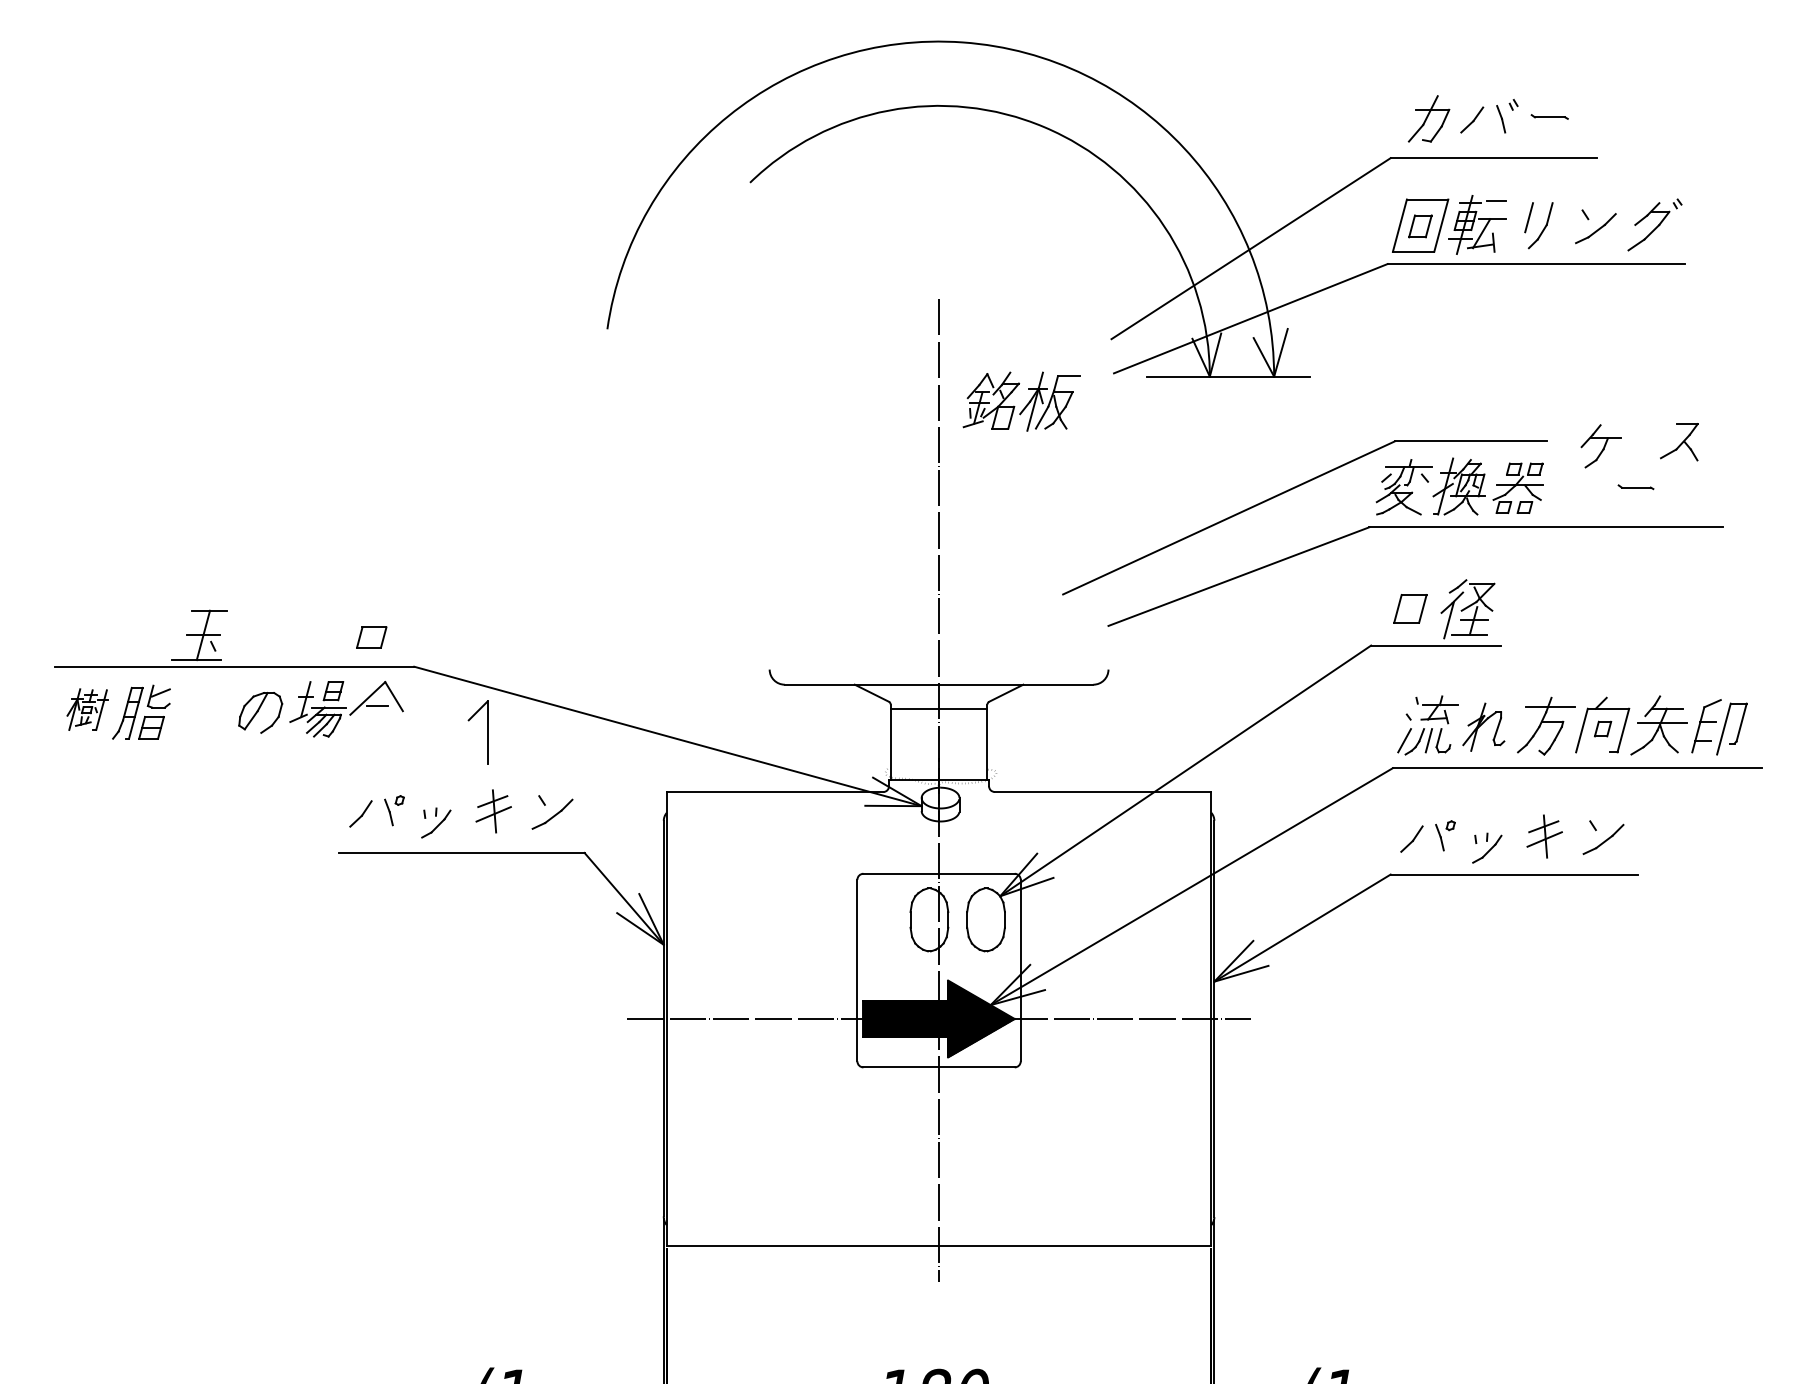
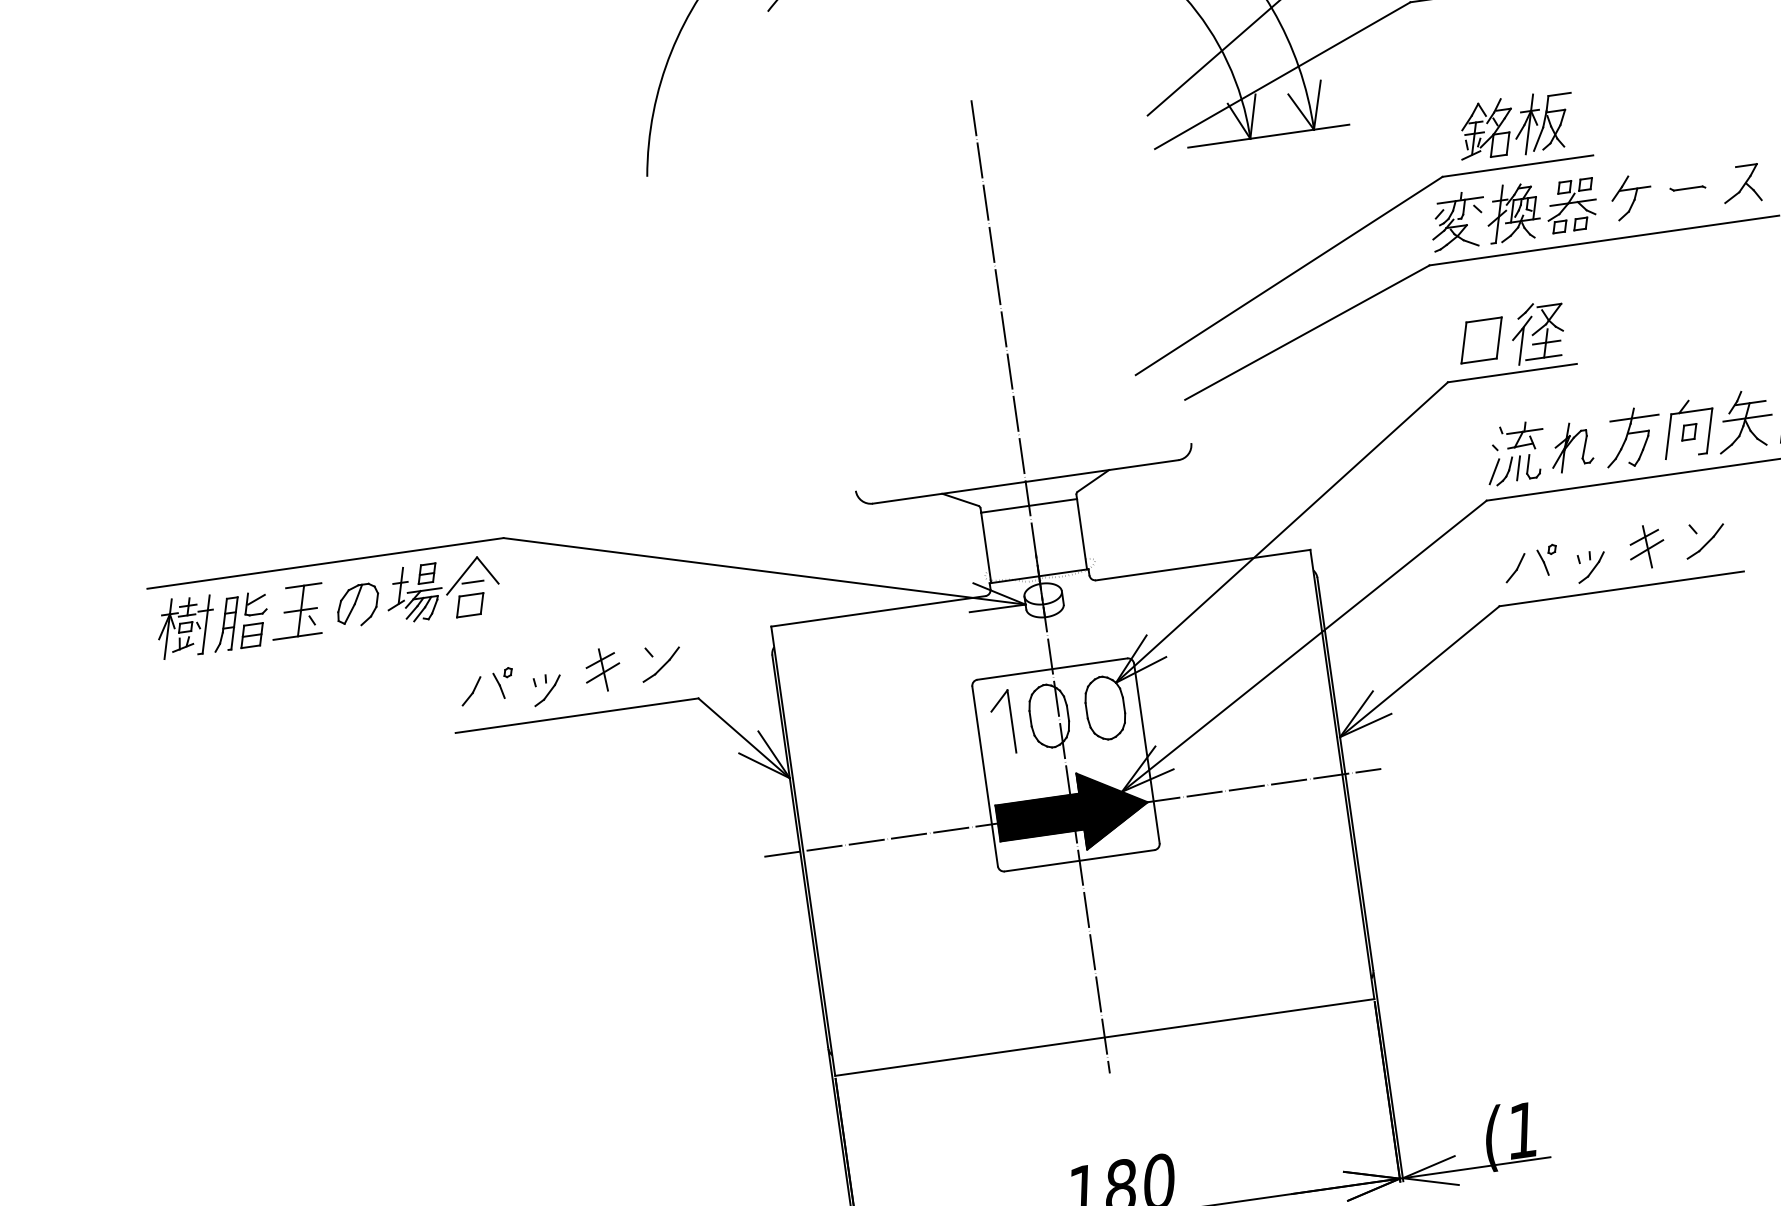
part: (1021, 401) -> (1515, 126), moved
part: (1679, 442) -> (1741, 184), moved
part: (1600, 446) -> (1631, 197), moved
part: (1410, 608) -> (1481, 340), size x1.43
part: (199, 634) -> (296, 610), moved
part: (371, 637) -> (469, 605), moved
part: (87, 709) -> (186, 626), size x1.43
part: (487, 732) -> (1011, 721), moved

